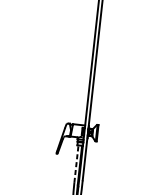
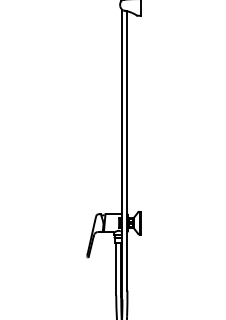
line: (76, 163) -> (116, 268), dashed -> solid

